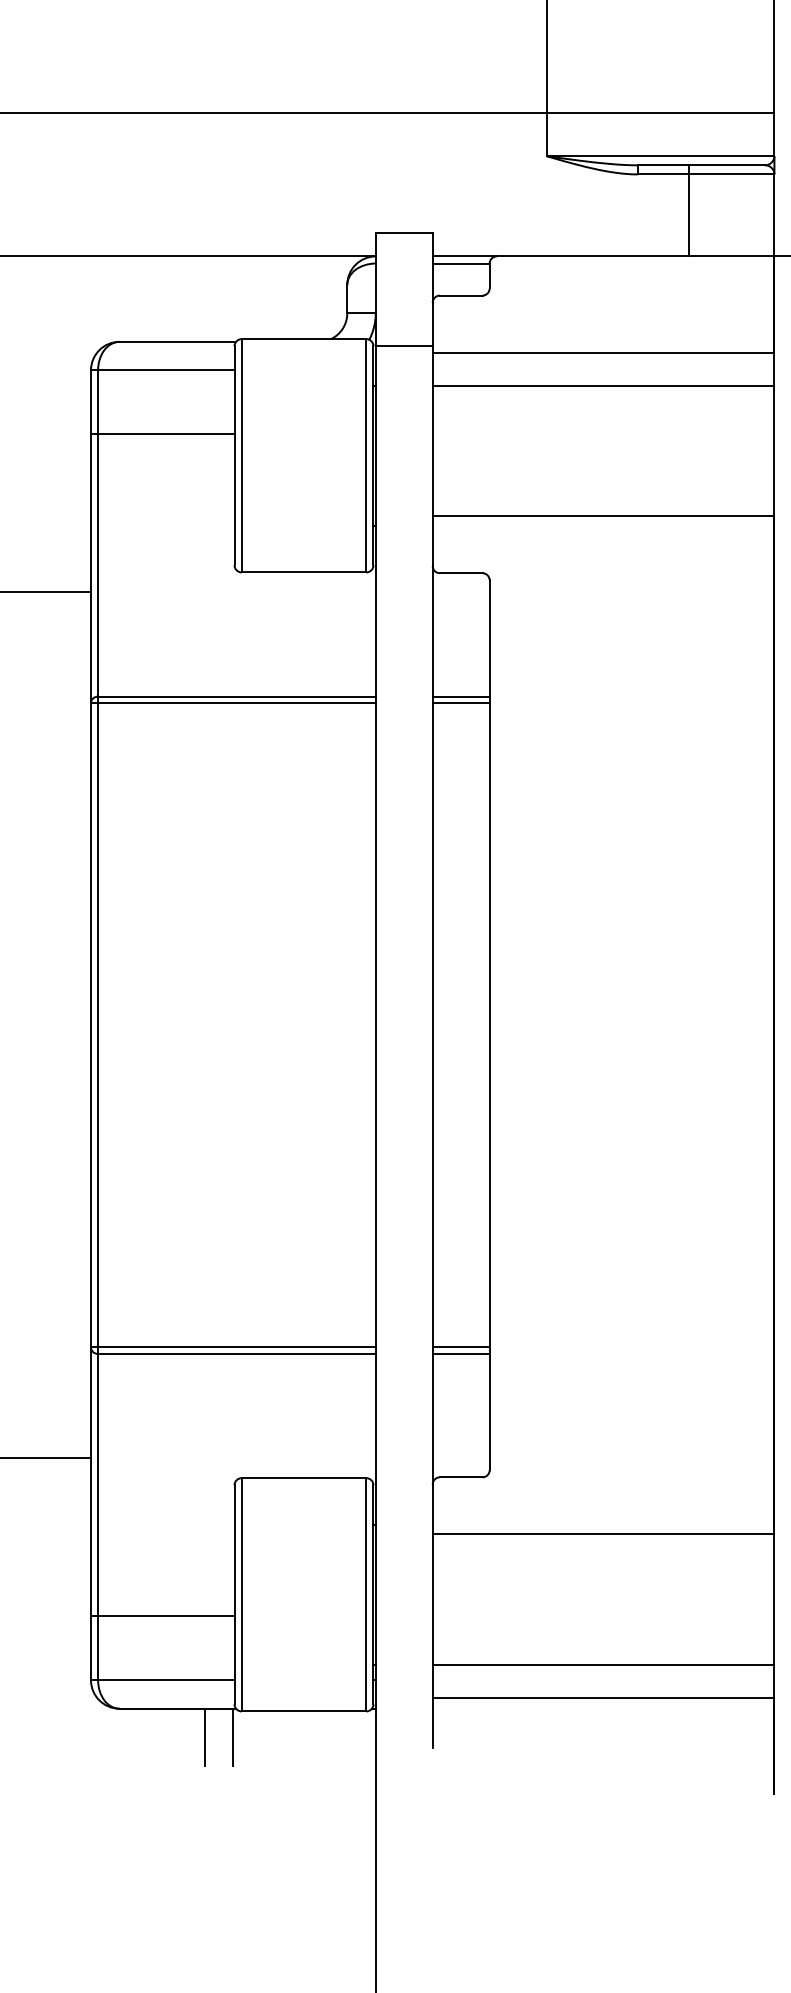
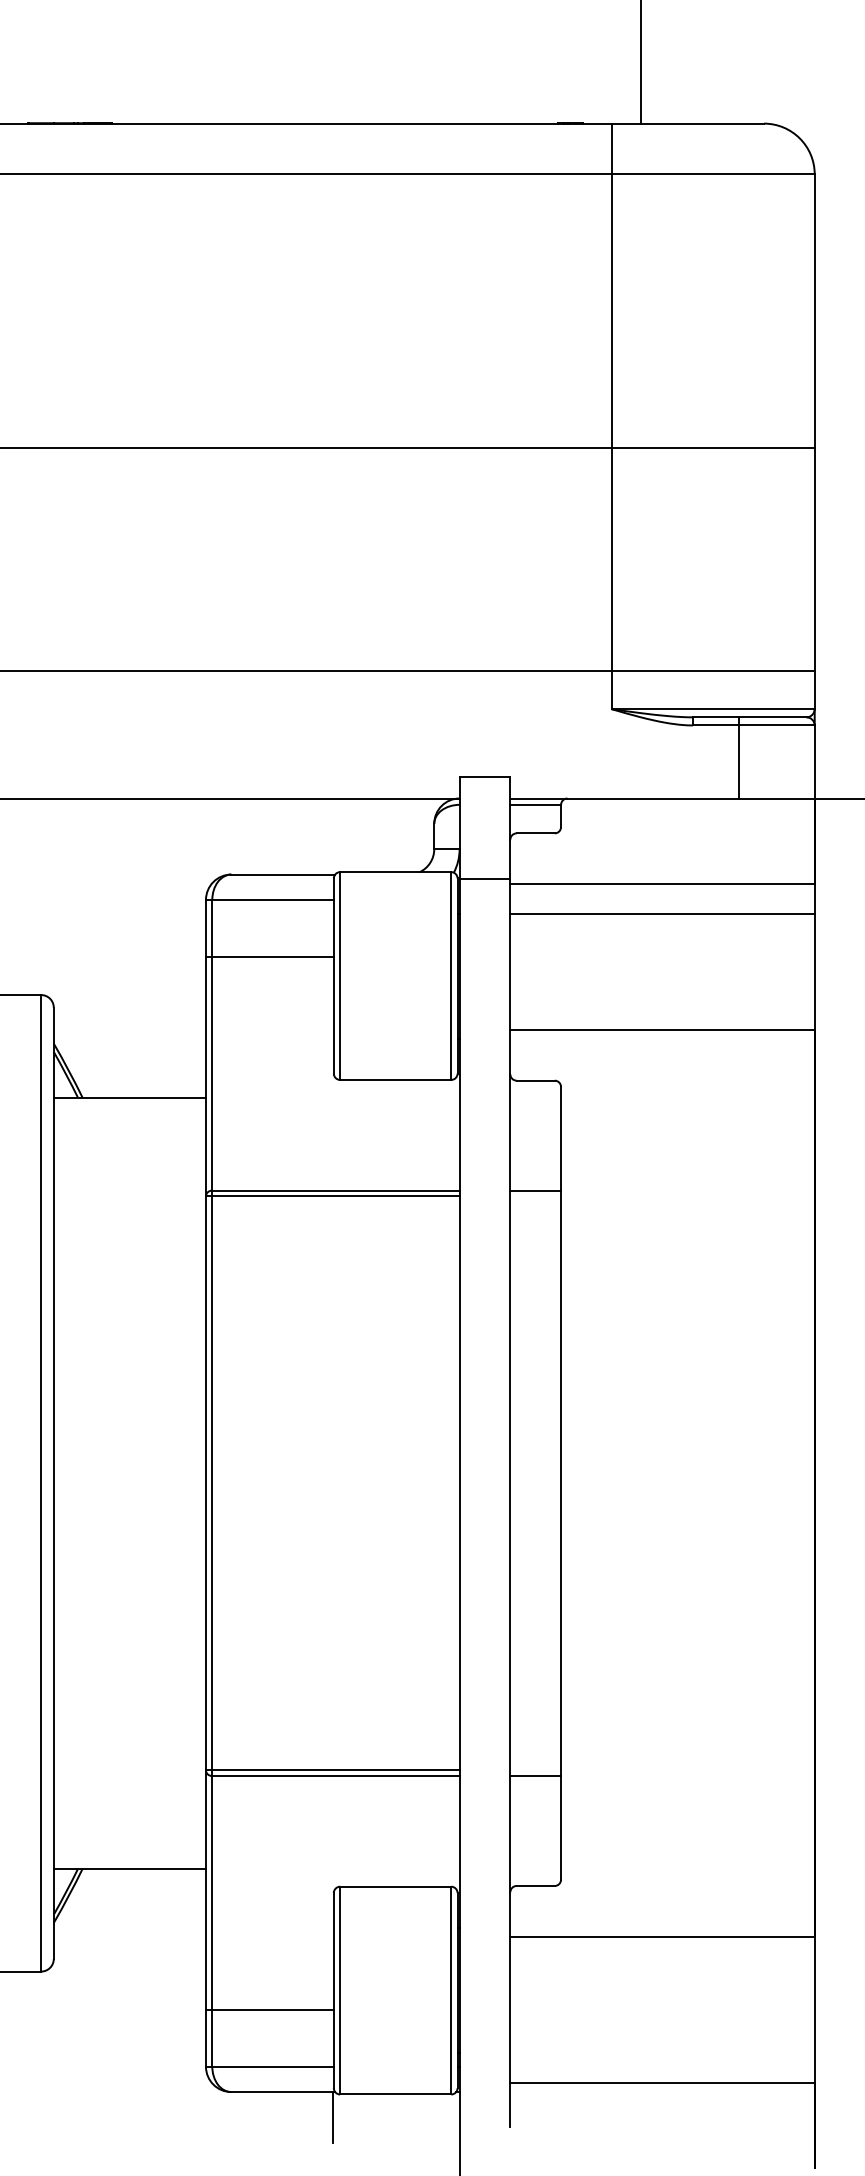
line: (460, 703) -> (535, 1196), removed
line: (460, 1347) -> (535, 1770), removed
line: (603, 1665) -> (662, 2053), removed
line: (204, 1737) -> (307, 2117), removed

